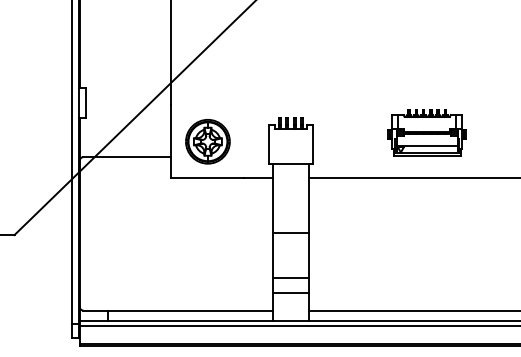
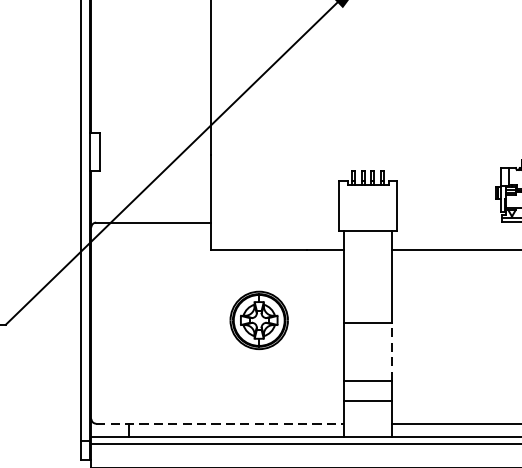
part: (207, 141) -> (258, 320), moved
line: (309, 255) -> (392, 351), solid -> dashed
line: (178, 310) -> (220, 423), solid -> dashed

